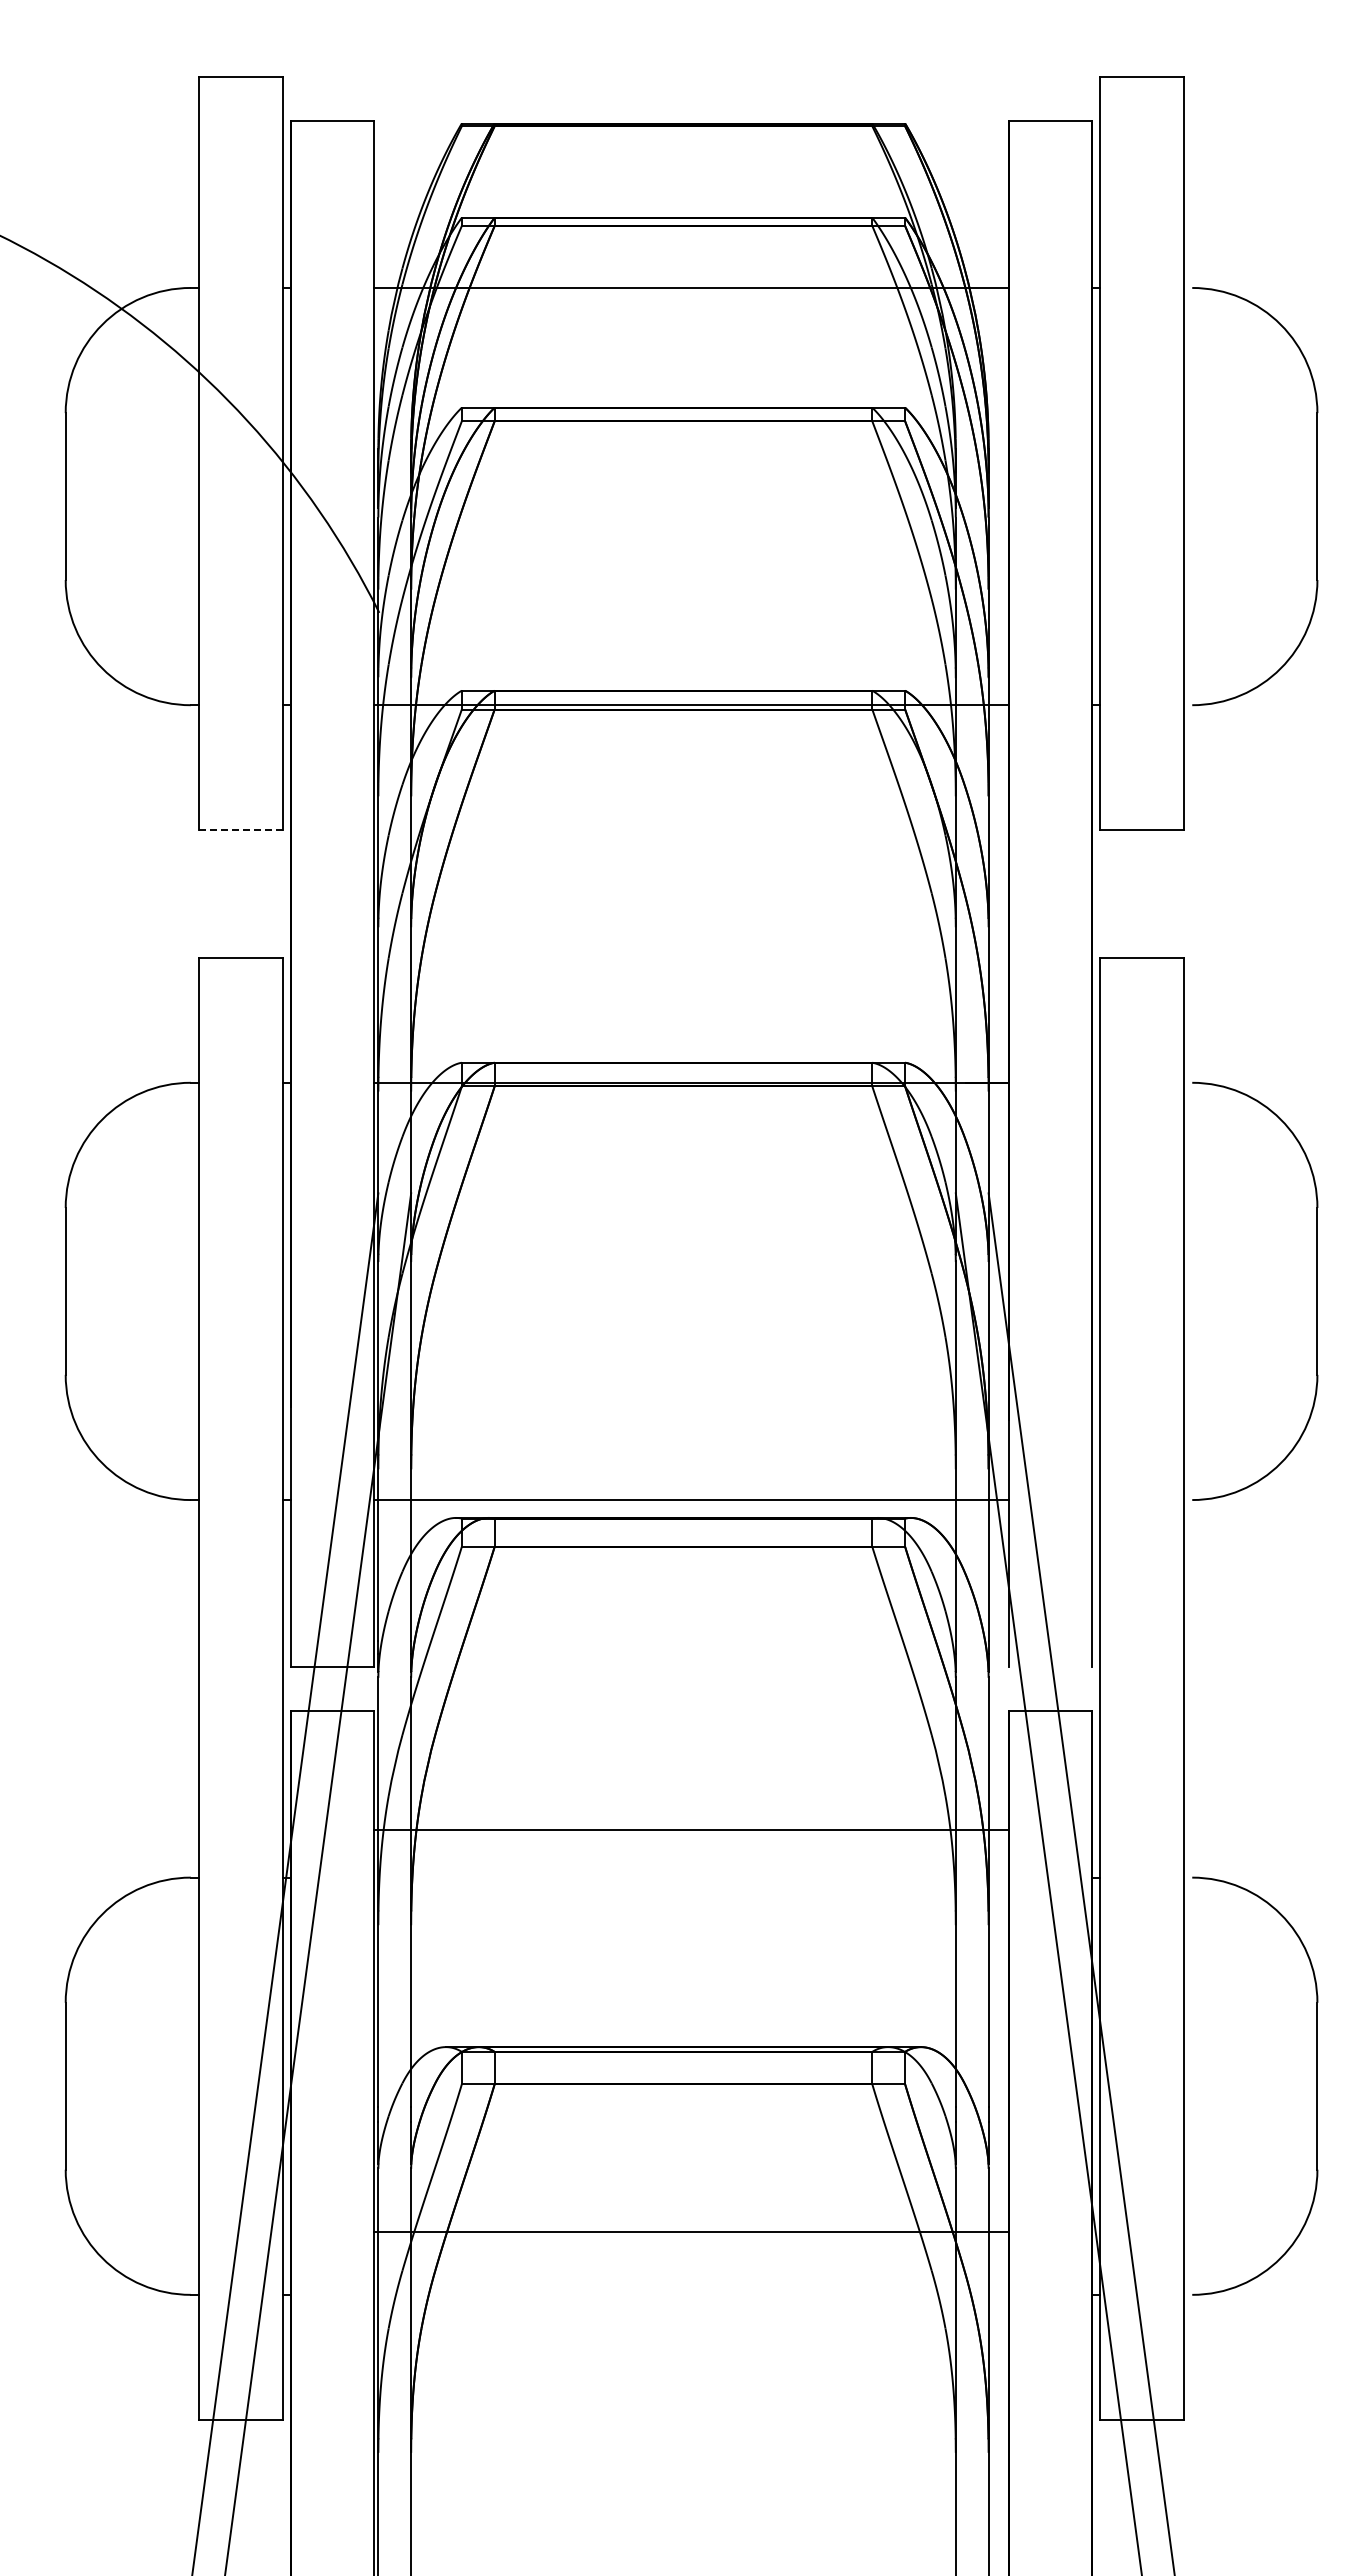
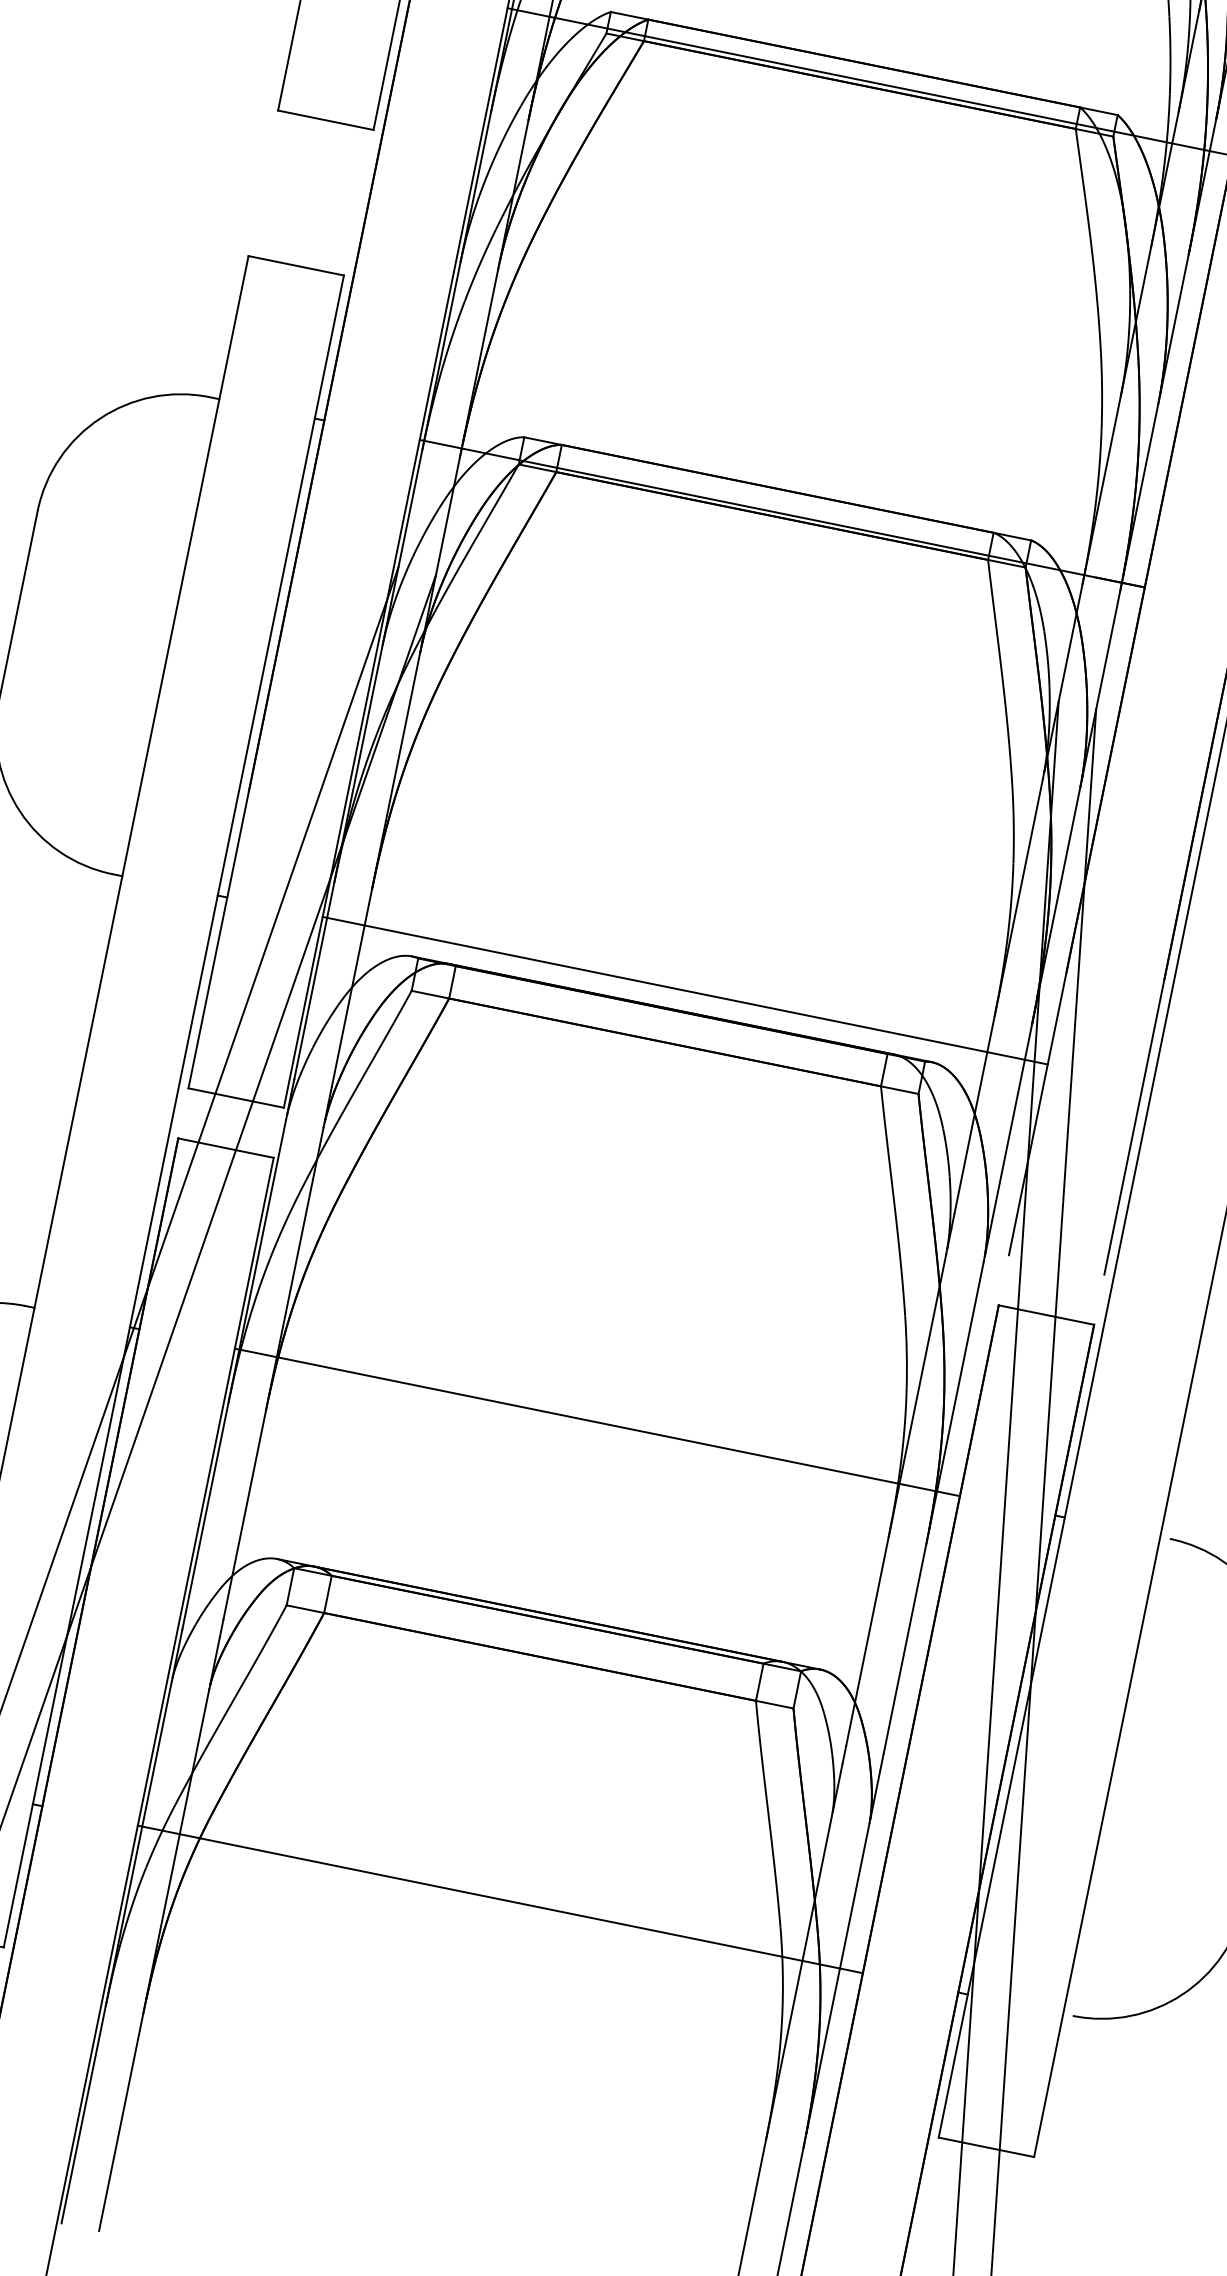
line: (240, 830) -> (325, 120), dashed -> solid
line: (691, 1829) -> (597, 1422), moved
line: (691, 2231) -> (500, 1898), moved

